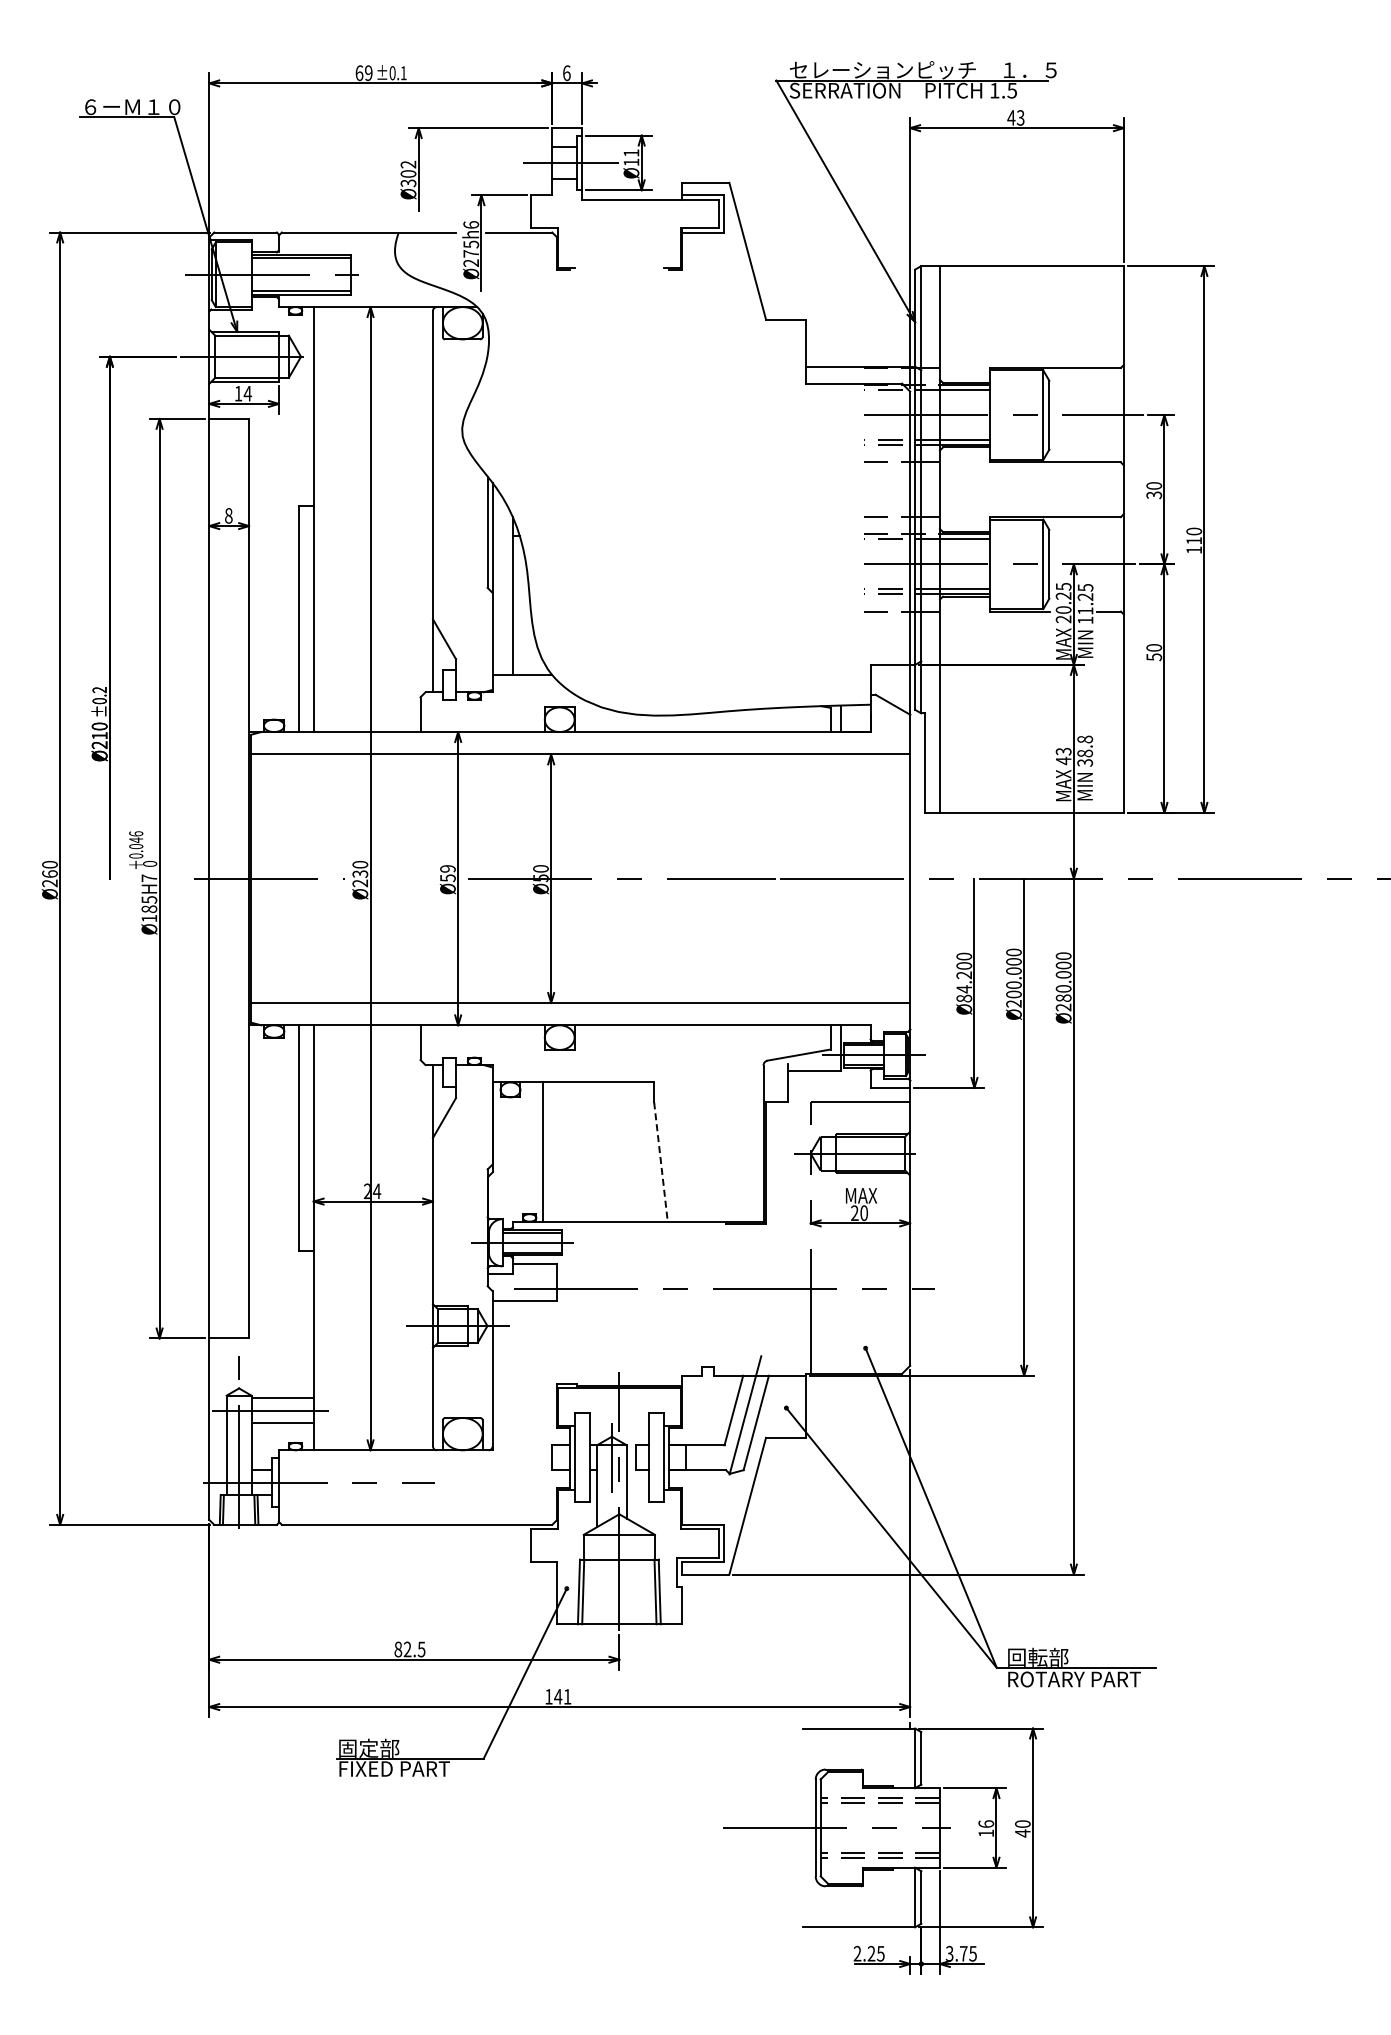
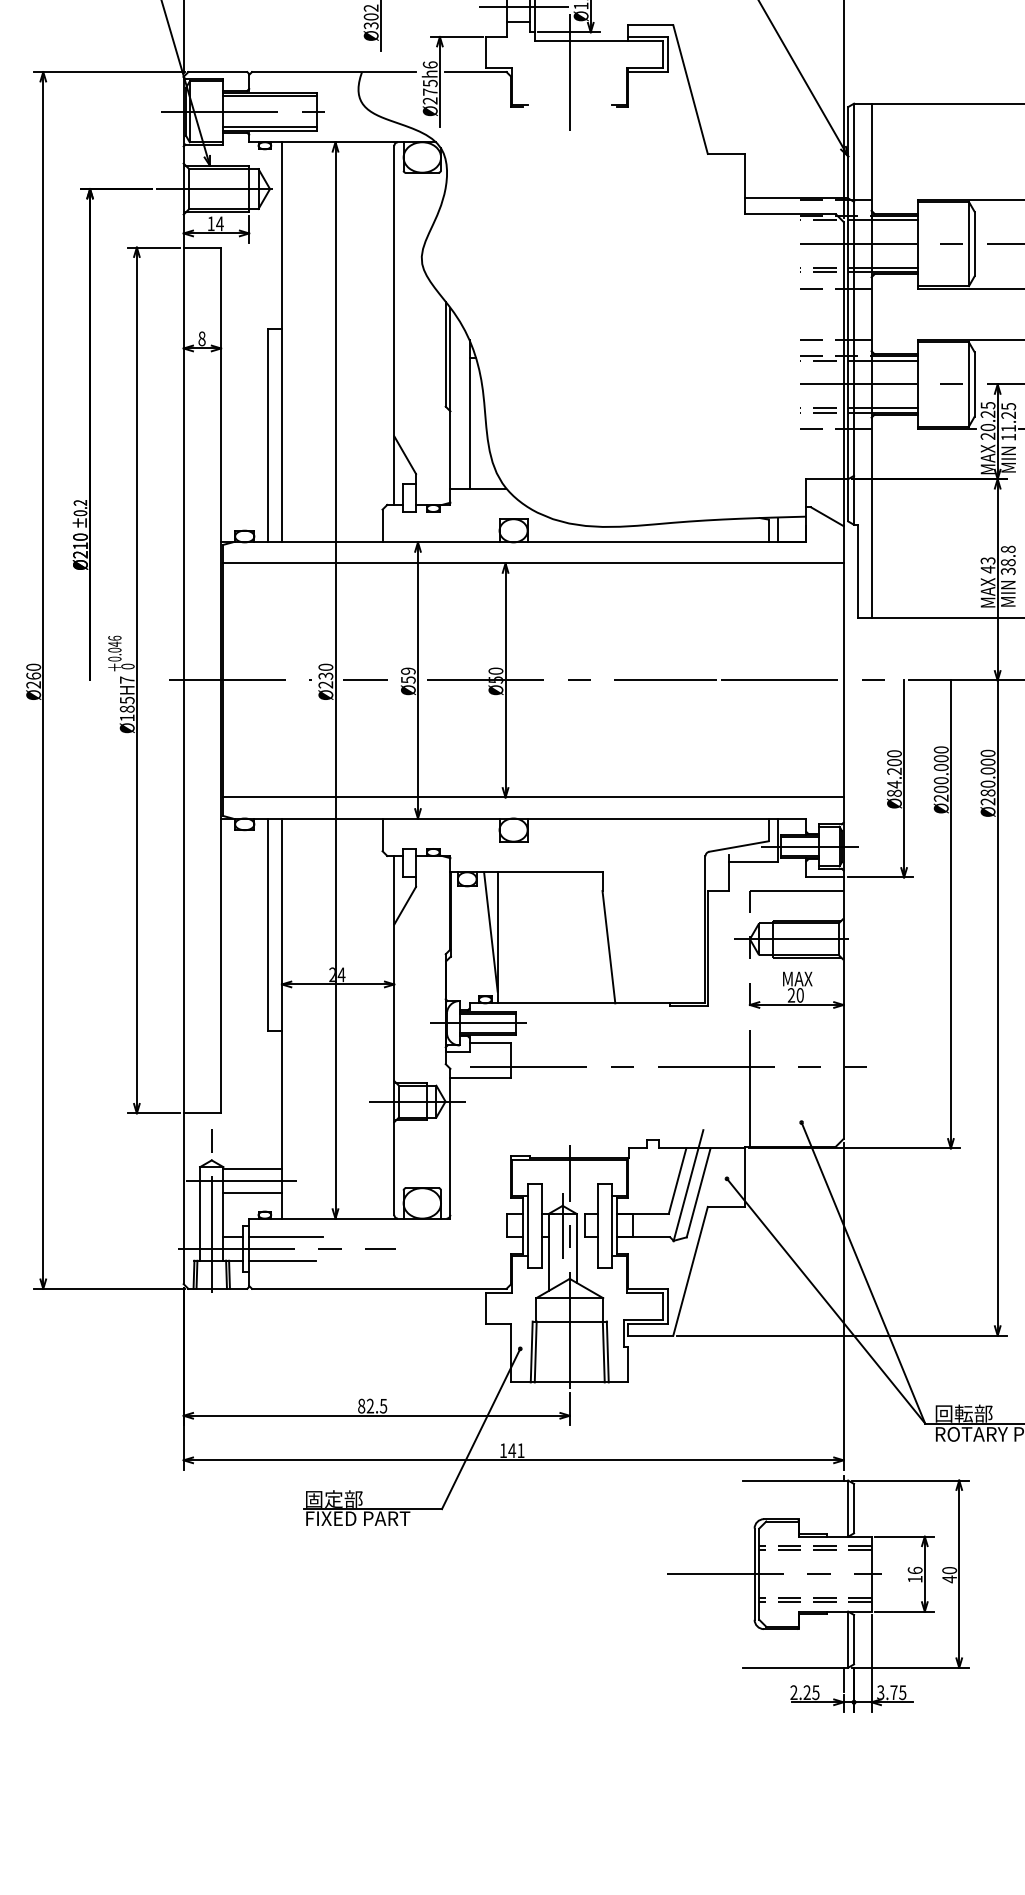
line: (619, 235) -> (569, 74), added
line: (401, 878) -> (364, 680), added
line: (535, 1145) -> (490, 931), added
line: (661, 1162) -> (609, 947), dashed -> solid
line: (317, 1470) -> (285, 1237), added
line: (313, 1495) -> (281, 1261), added
line: (910, 1939) -> (843, 1679), added

